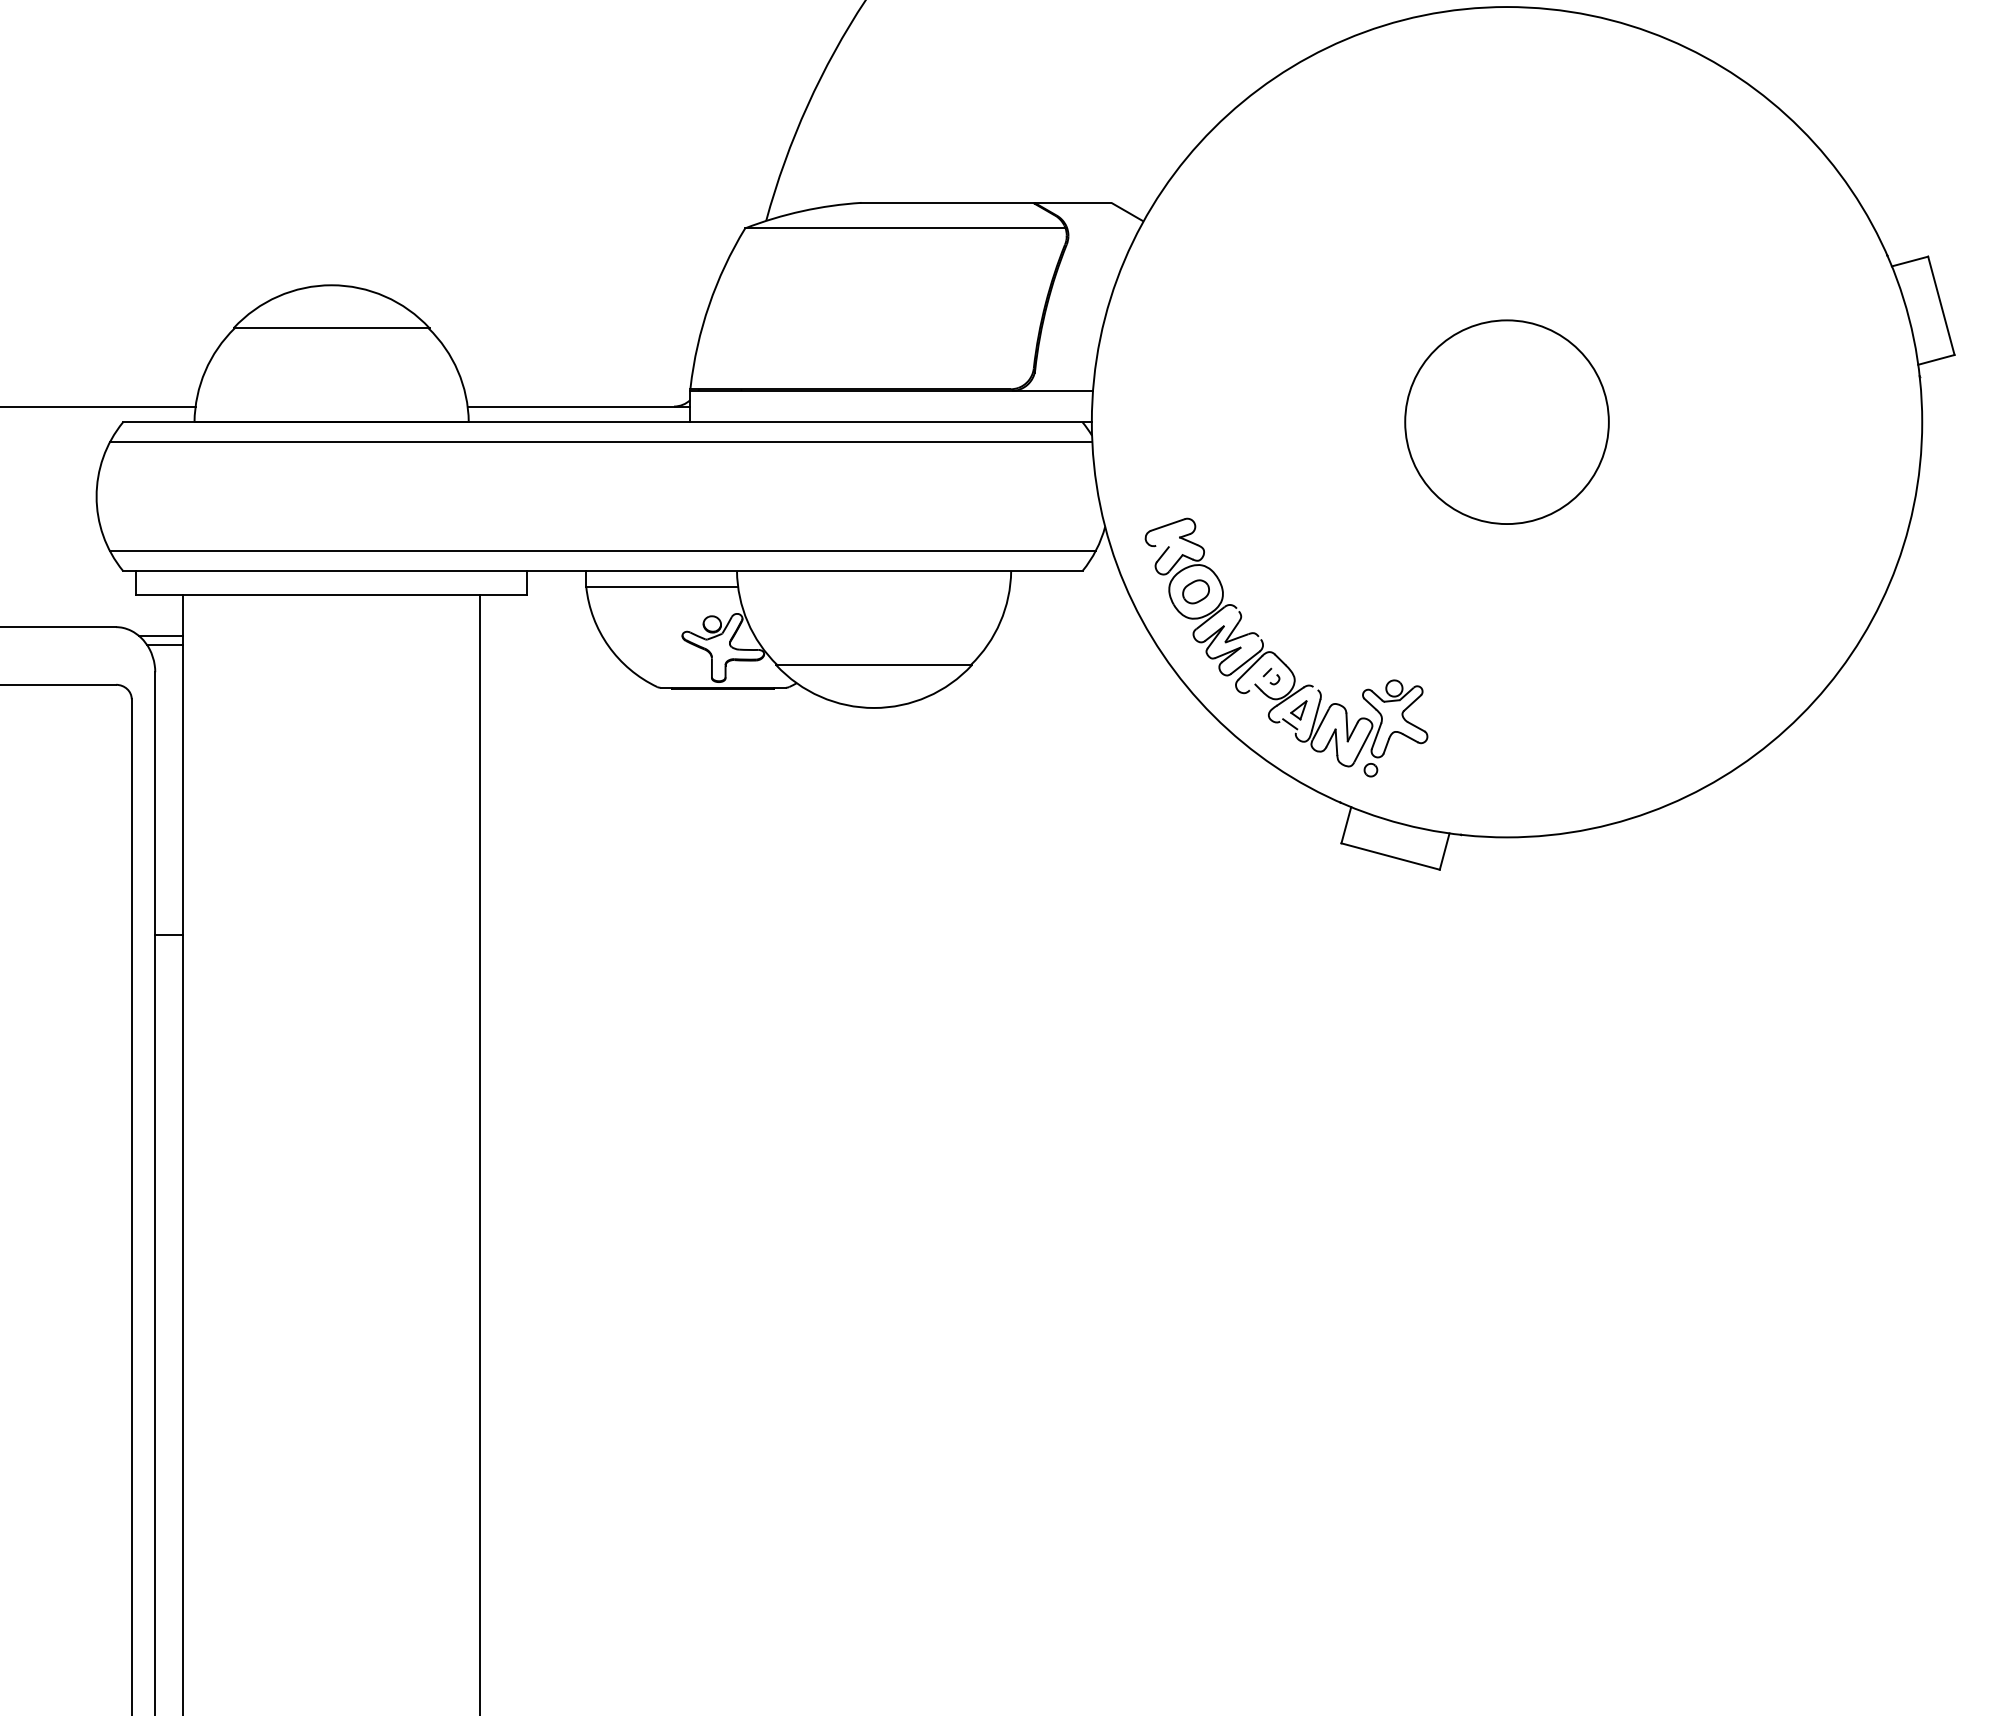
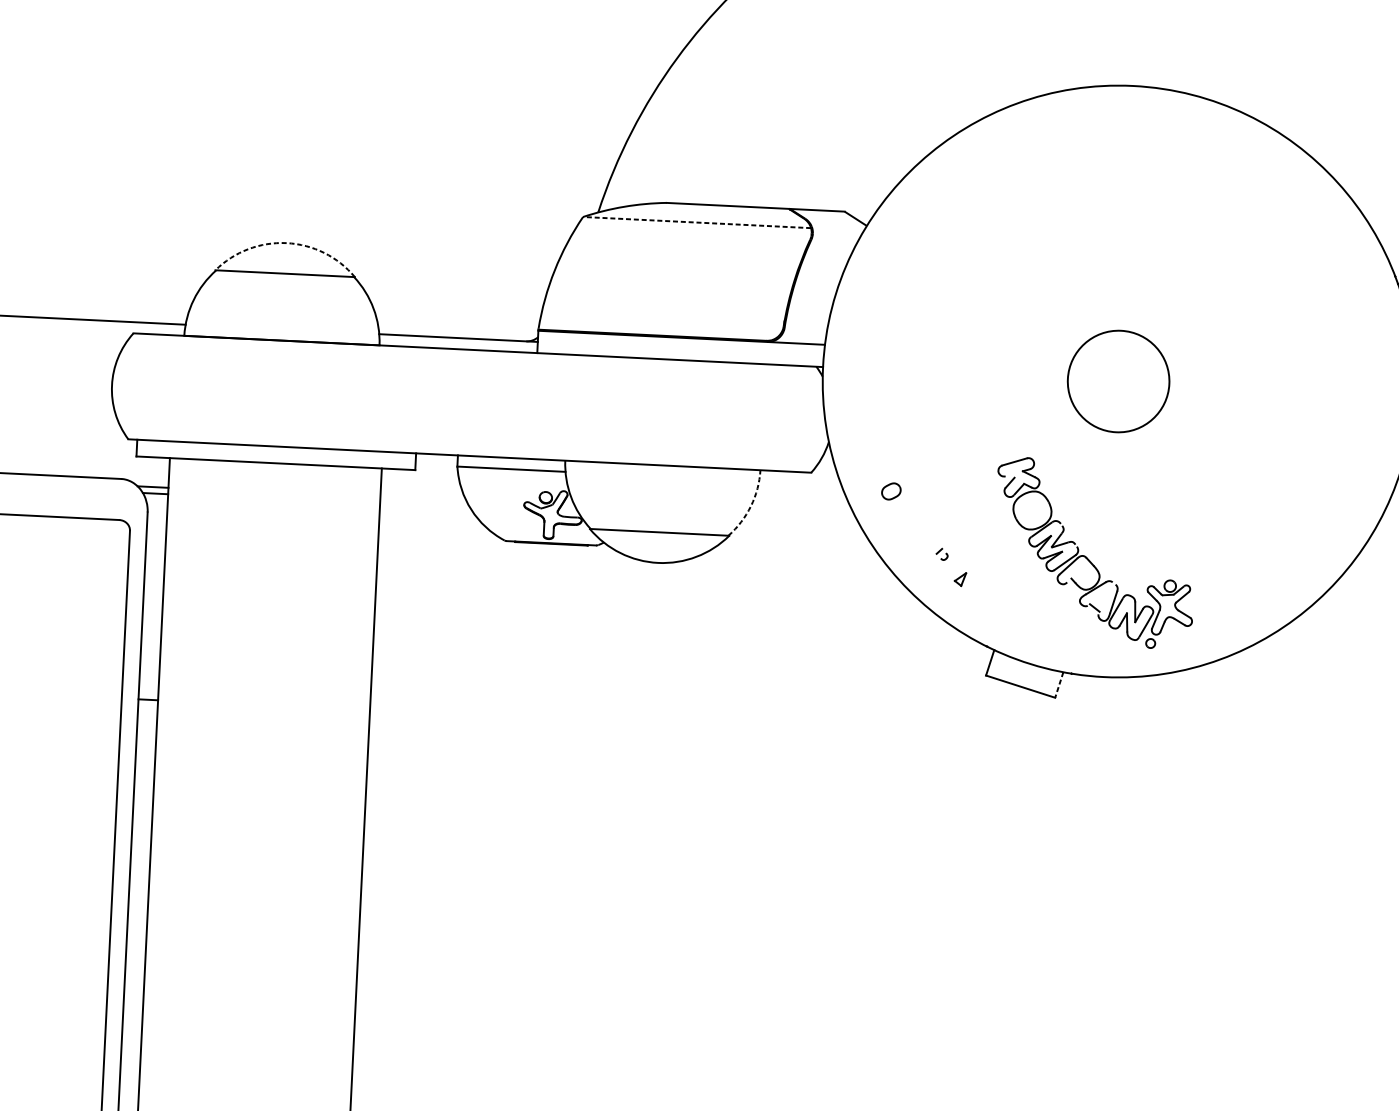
line: (904, 228) -> (696, 222), solid -> dashed
arc: (331, 285) -> (286, 243), solid -> dashed
circle: (1506, 422) -> (1118, 381), size x0.7
line: (601, 441) -> (473, 363), removed
line: (602, 551) -> (470, 442), removed
arc: (1000, 622) -> (751, 506), solid -> dashed
part: (1277, 655) -> (1088, 558), moved
line: (1444, 851) -> (1059, 684), solid -> dashed

